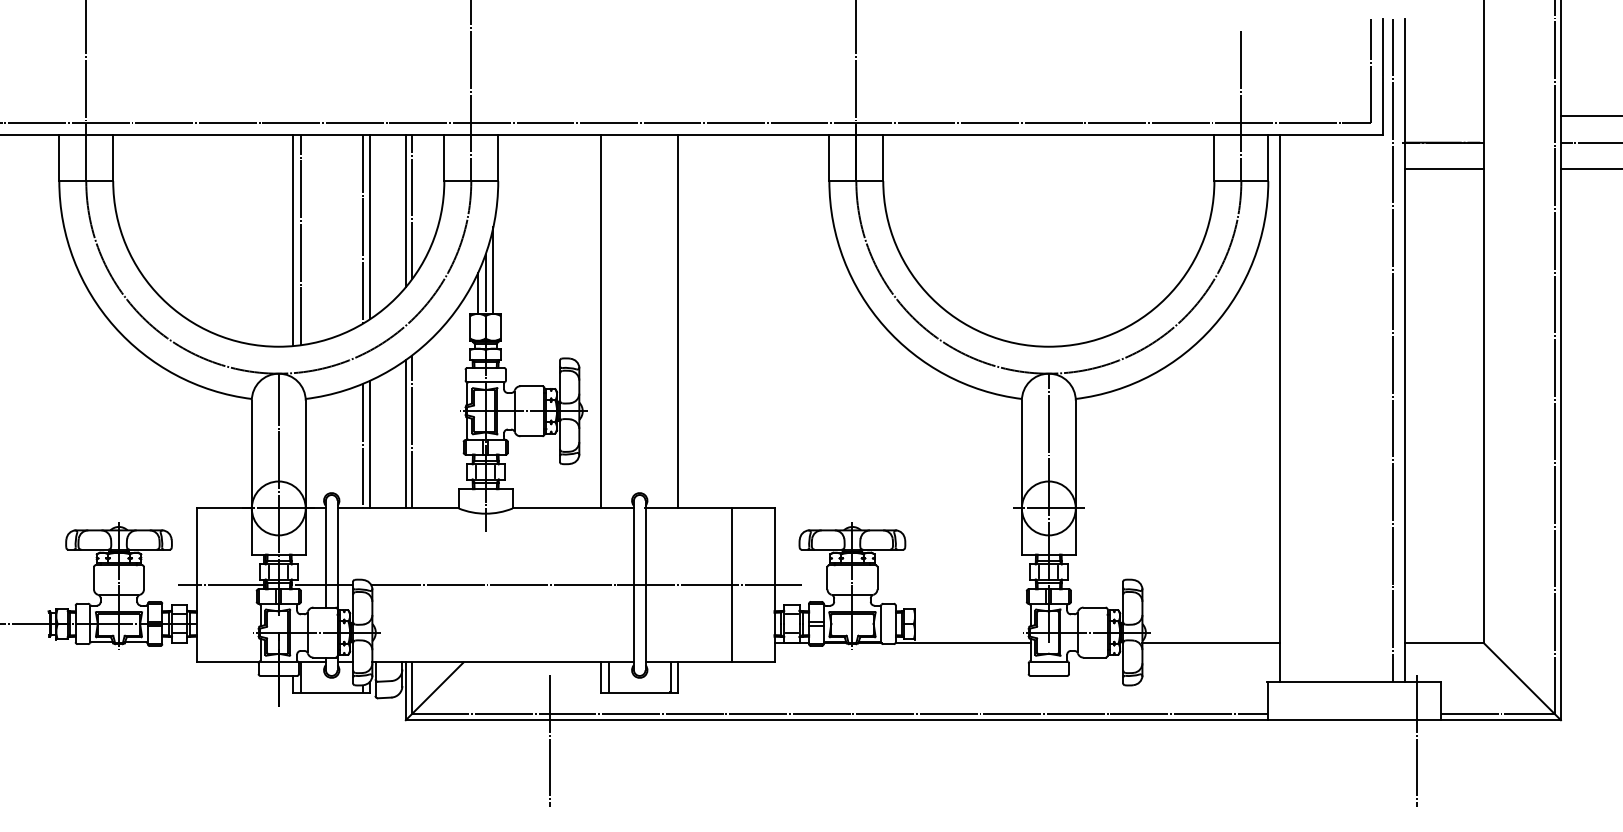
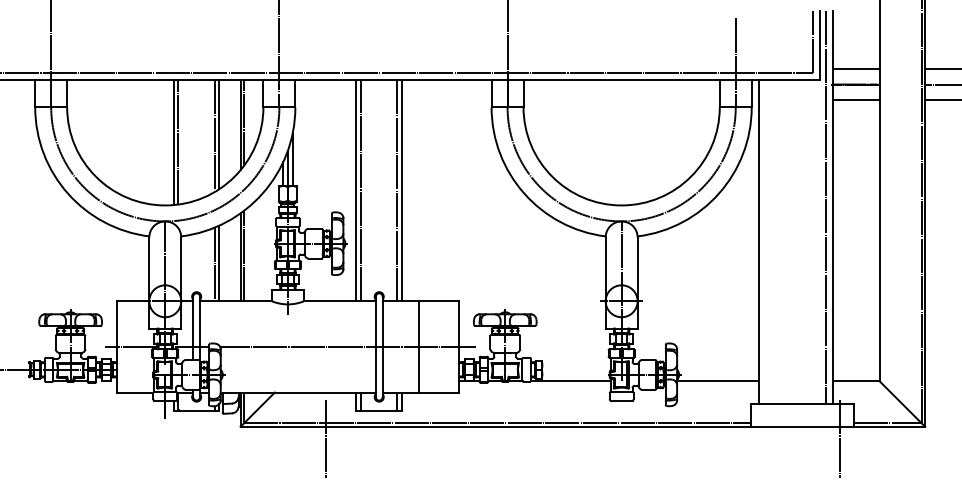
line: (1443, 117) -> (855, 69), added
line: (608, 321) -> (360, 190), added
line: (670, 321) -> (397, 190), added
line: (733, 584) -> (419, 346), moved

